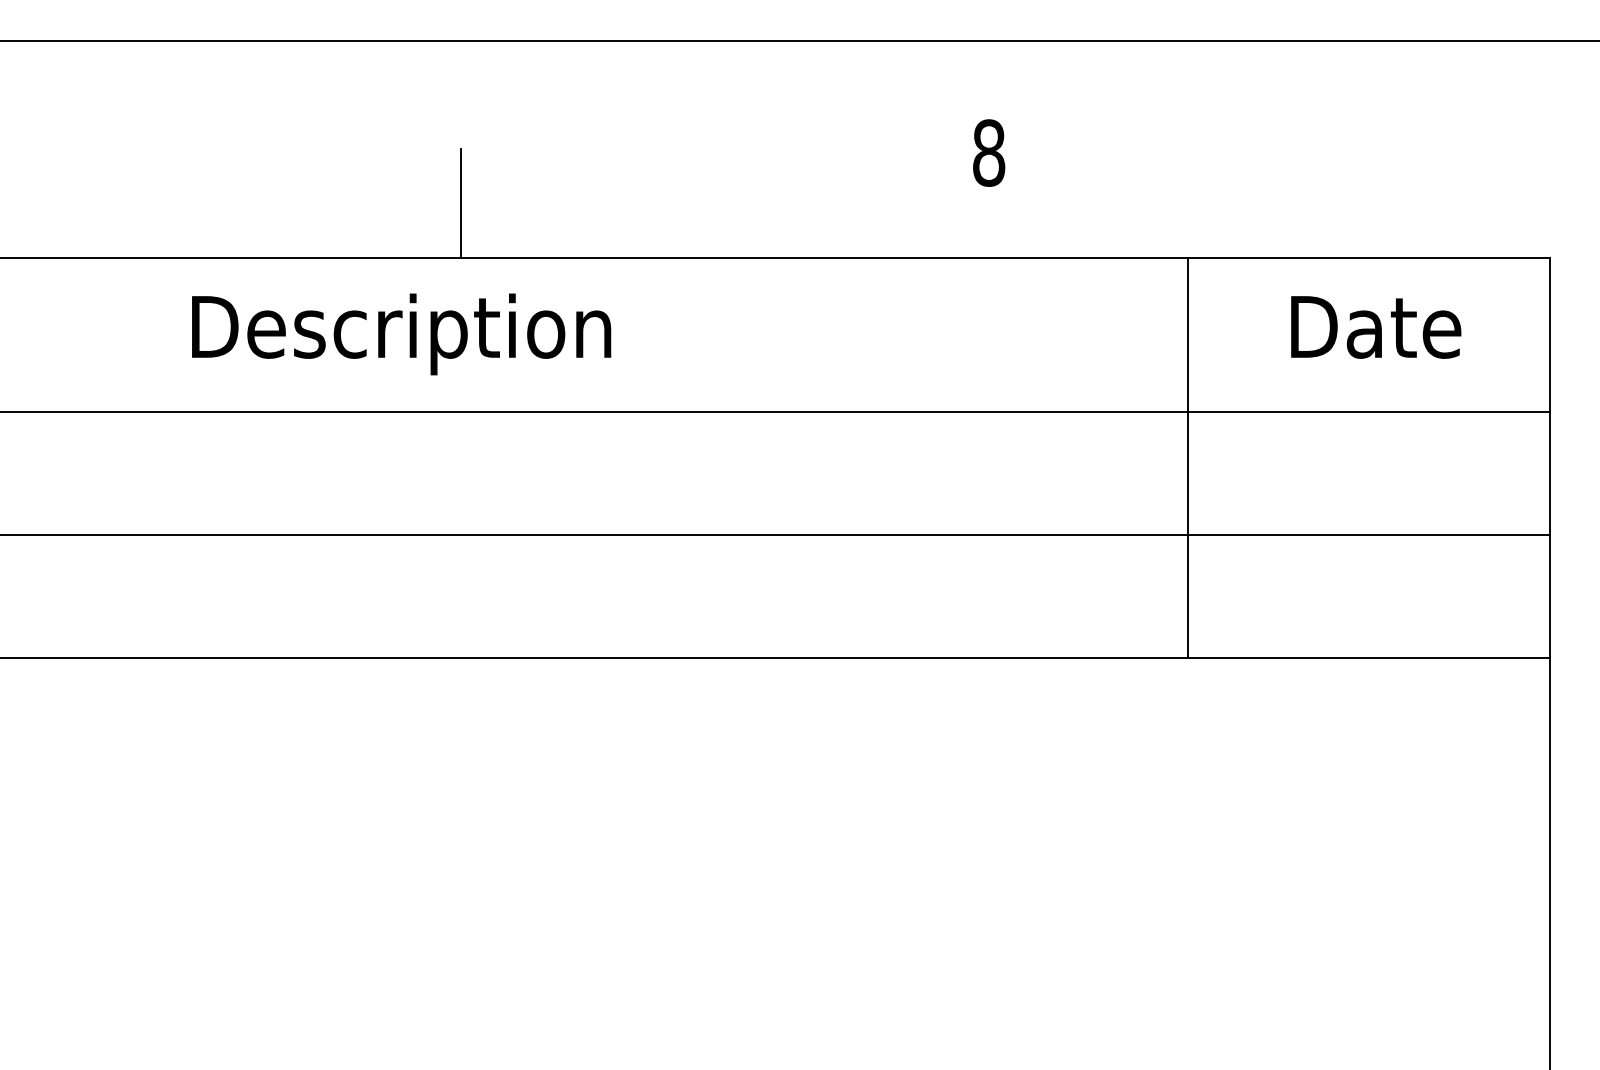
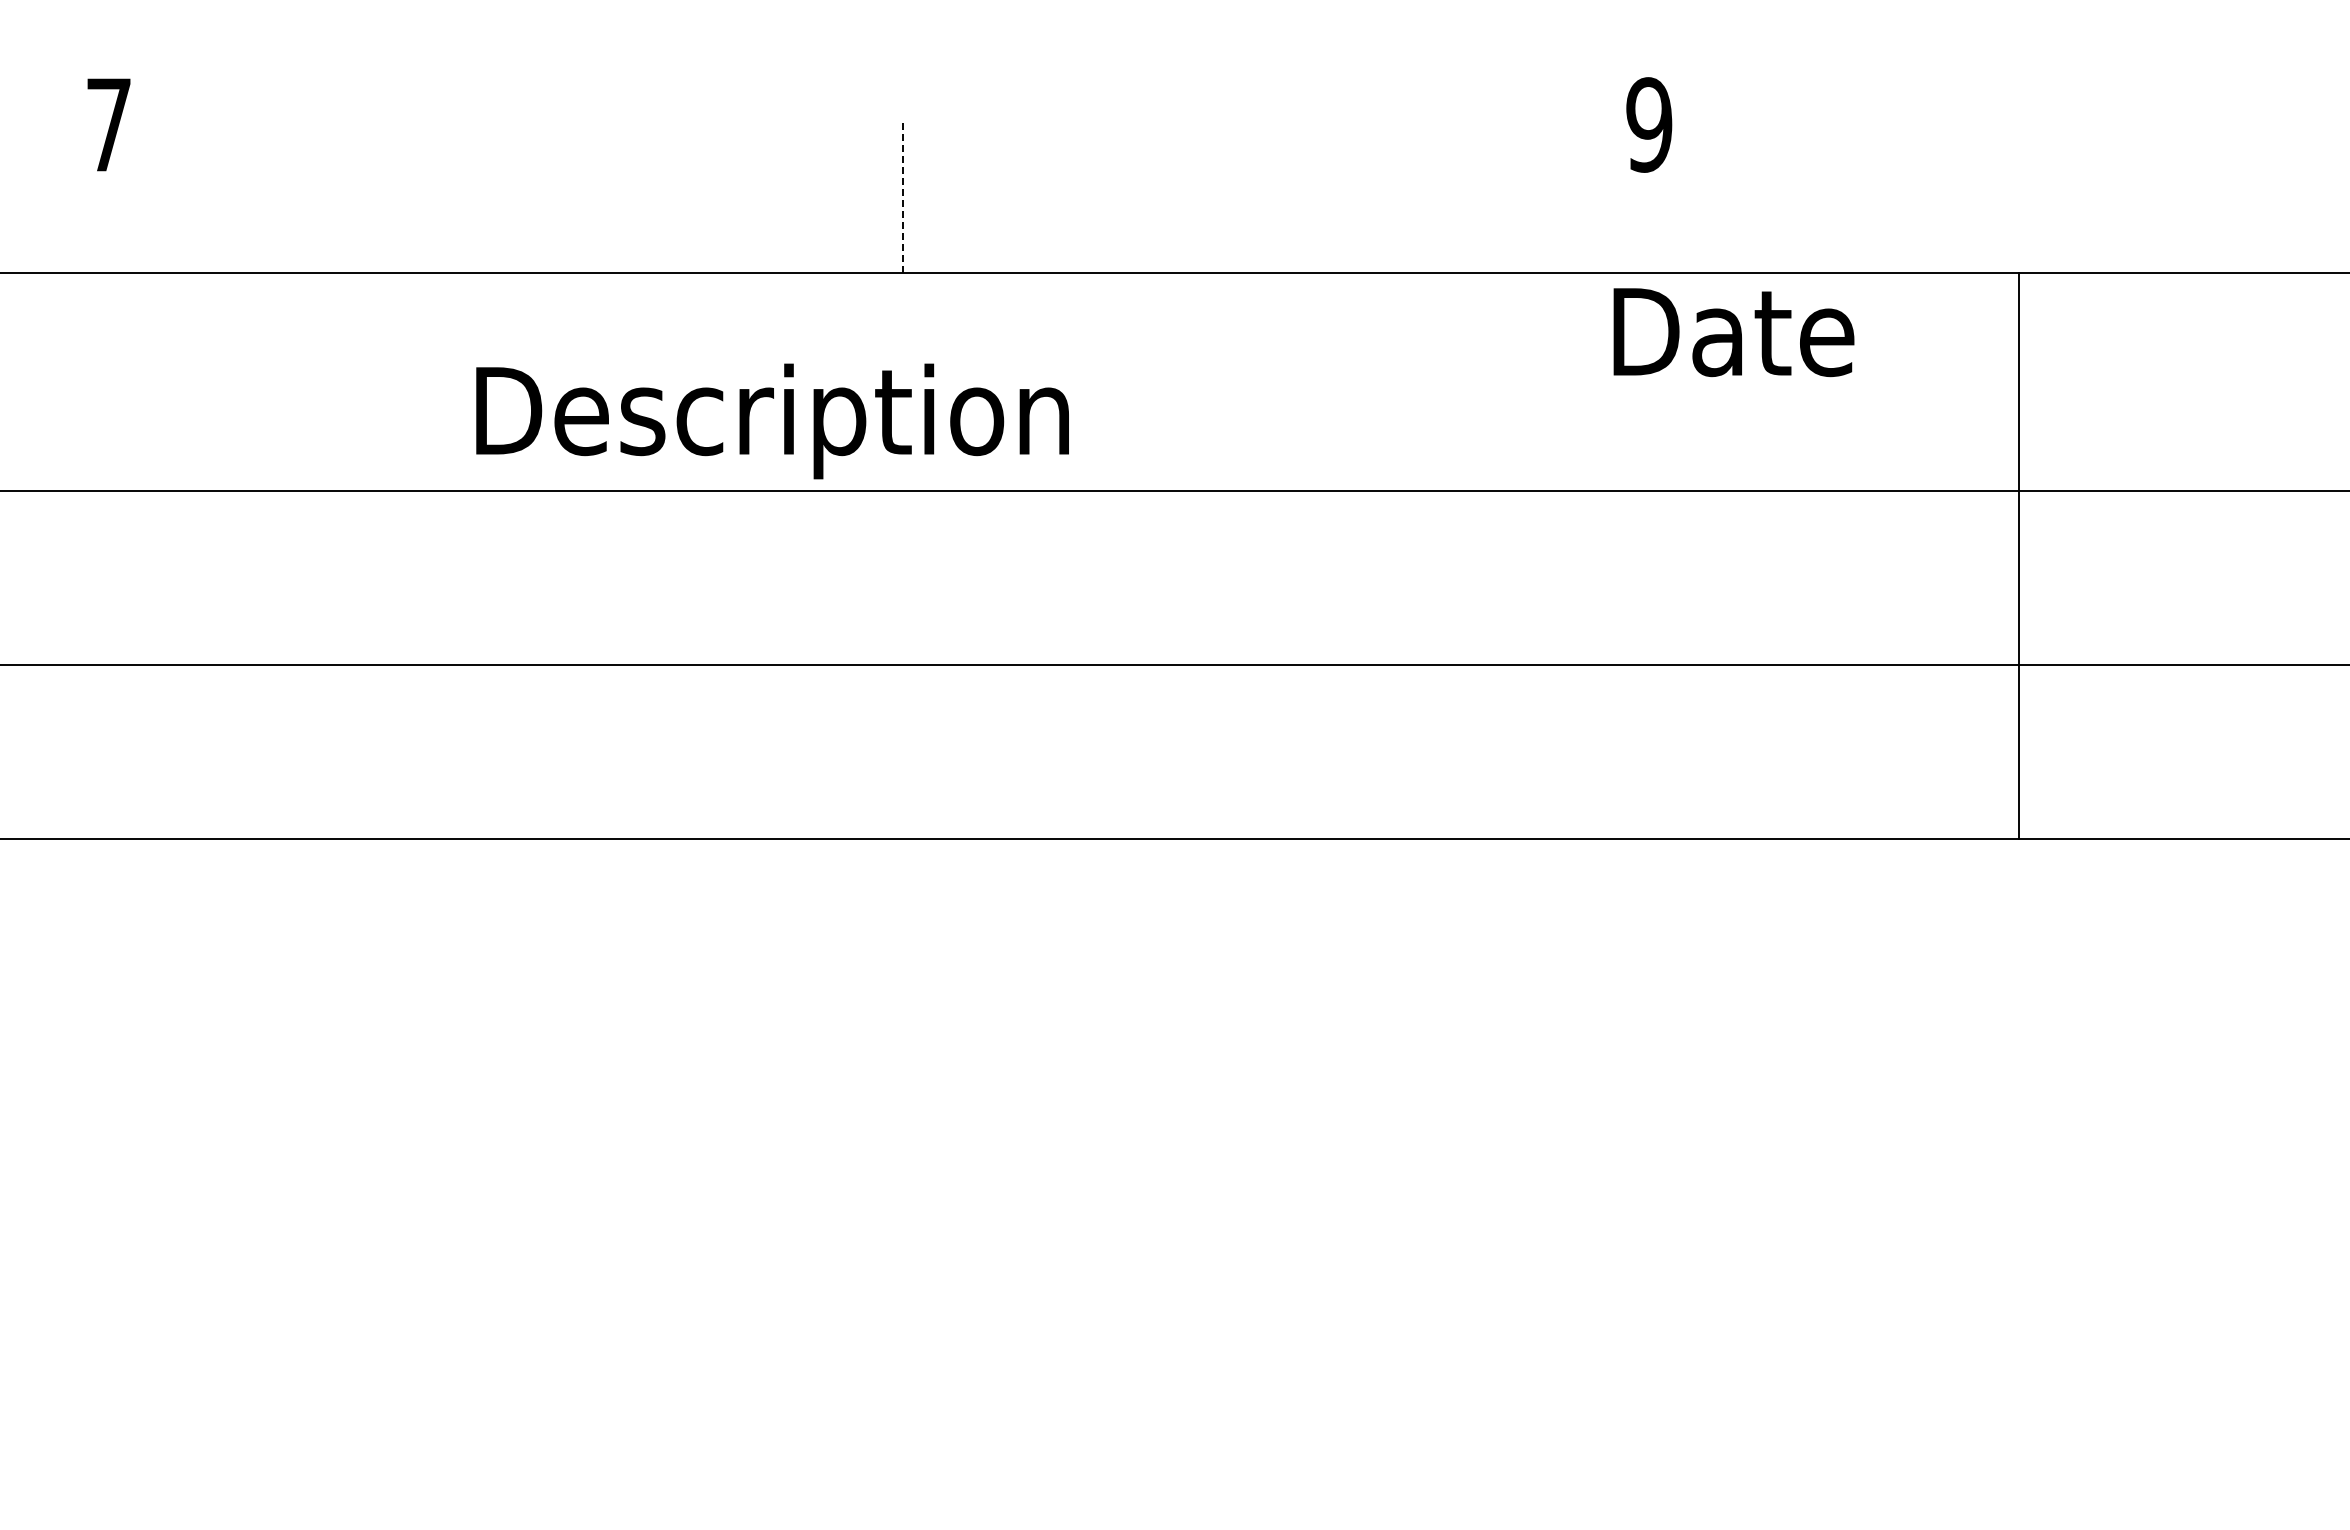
text: (989, 152) -> (1649, 124), 8 -> 9
line: (460, 202) -> (902, 195), solid -> dashed
text: (1375, 327) -> (1733, 332), moved
text: (401, 334) -> (772, 421), moved
line: (1188, 458) -> (2019, 556), moved

